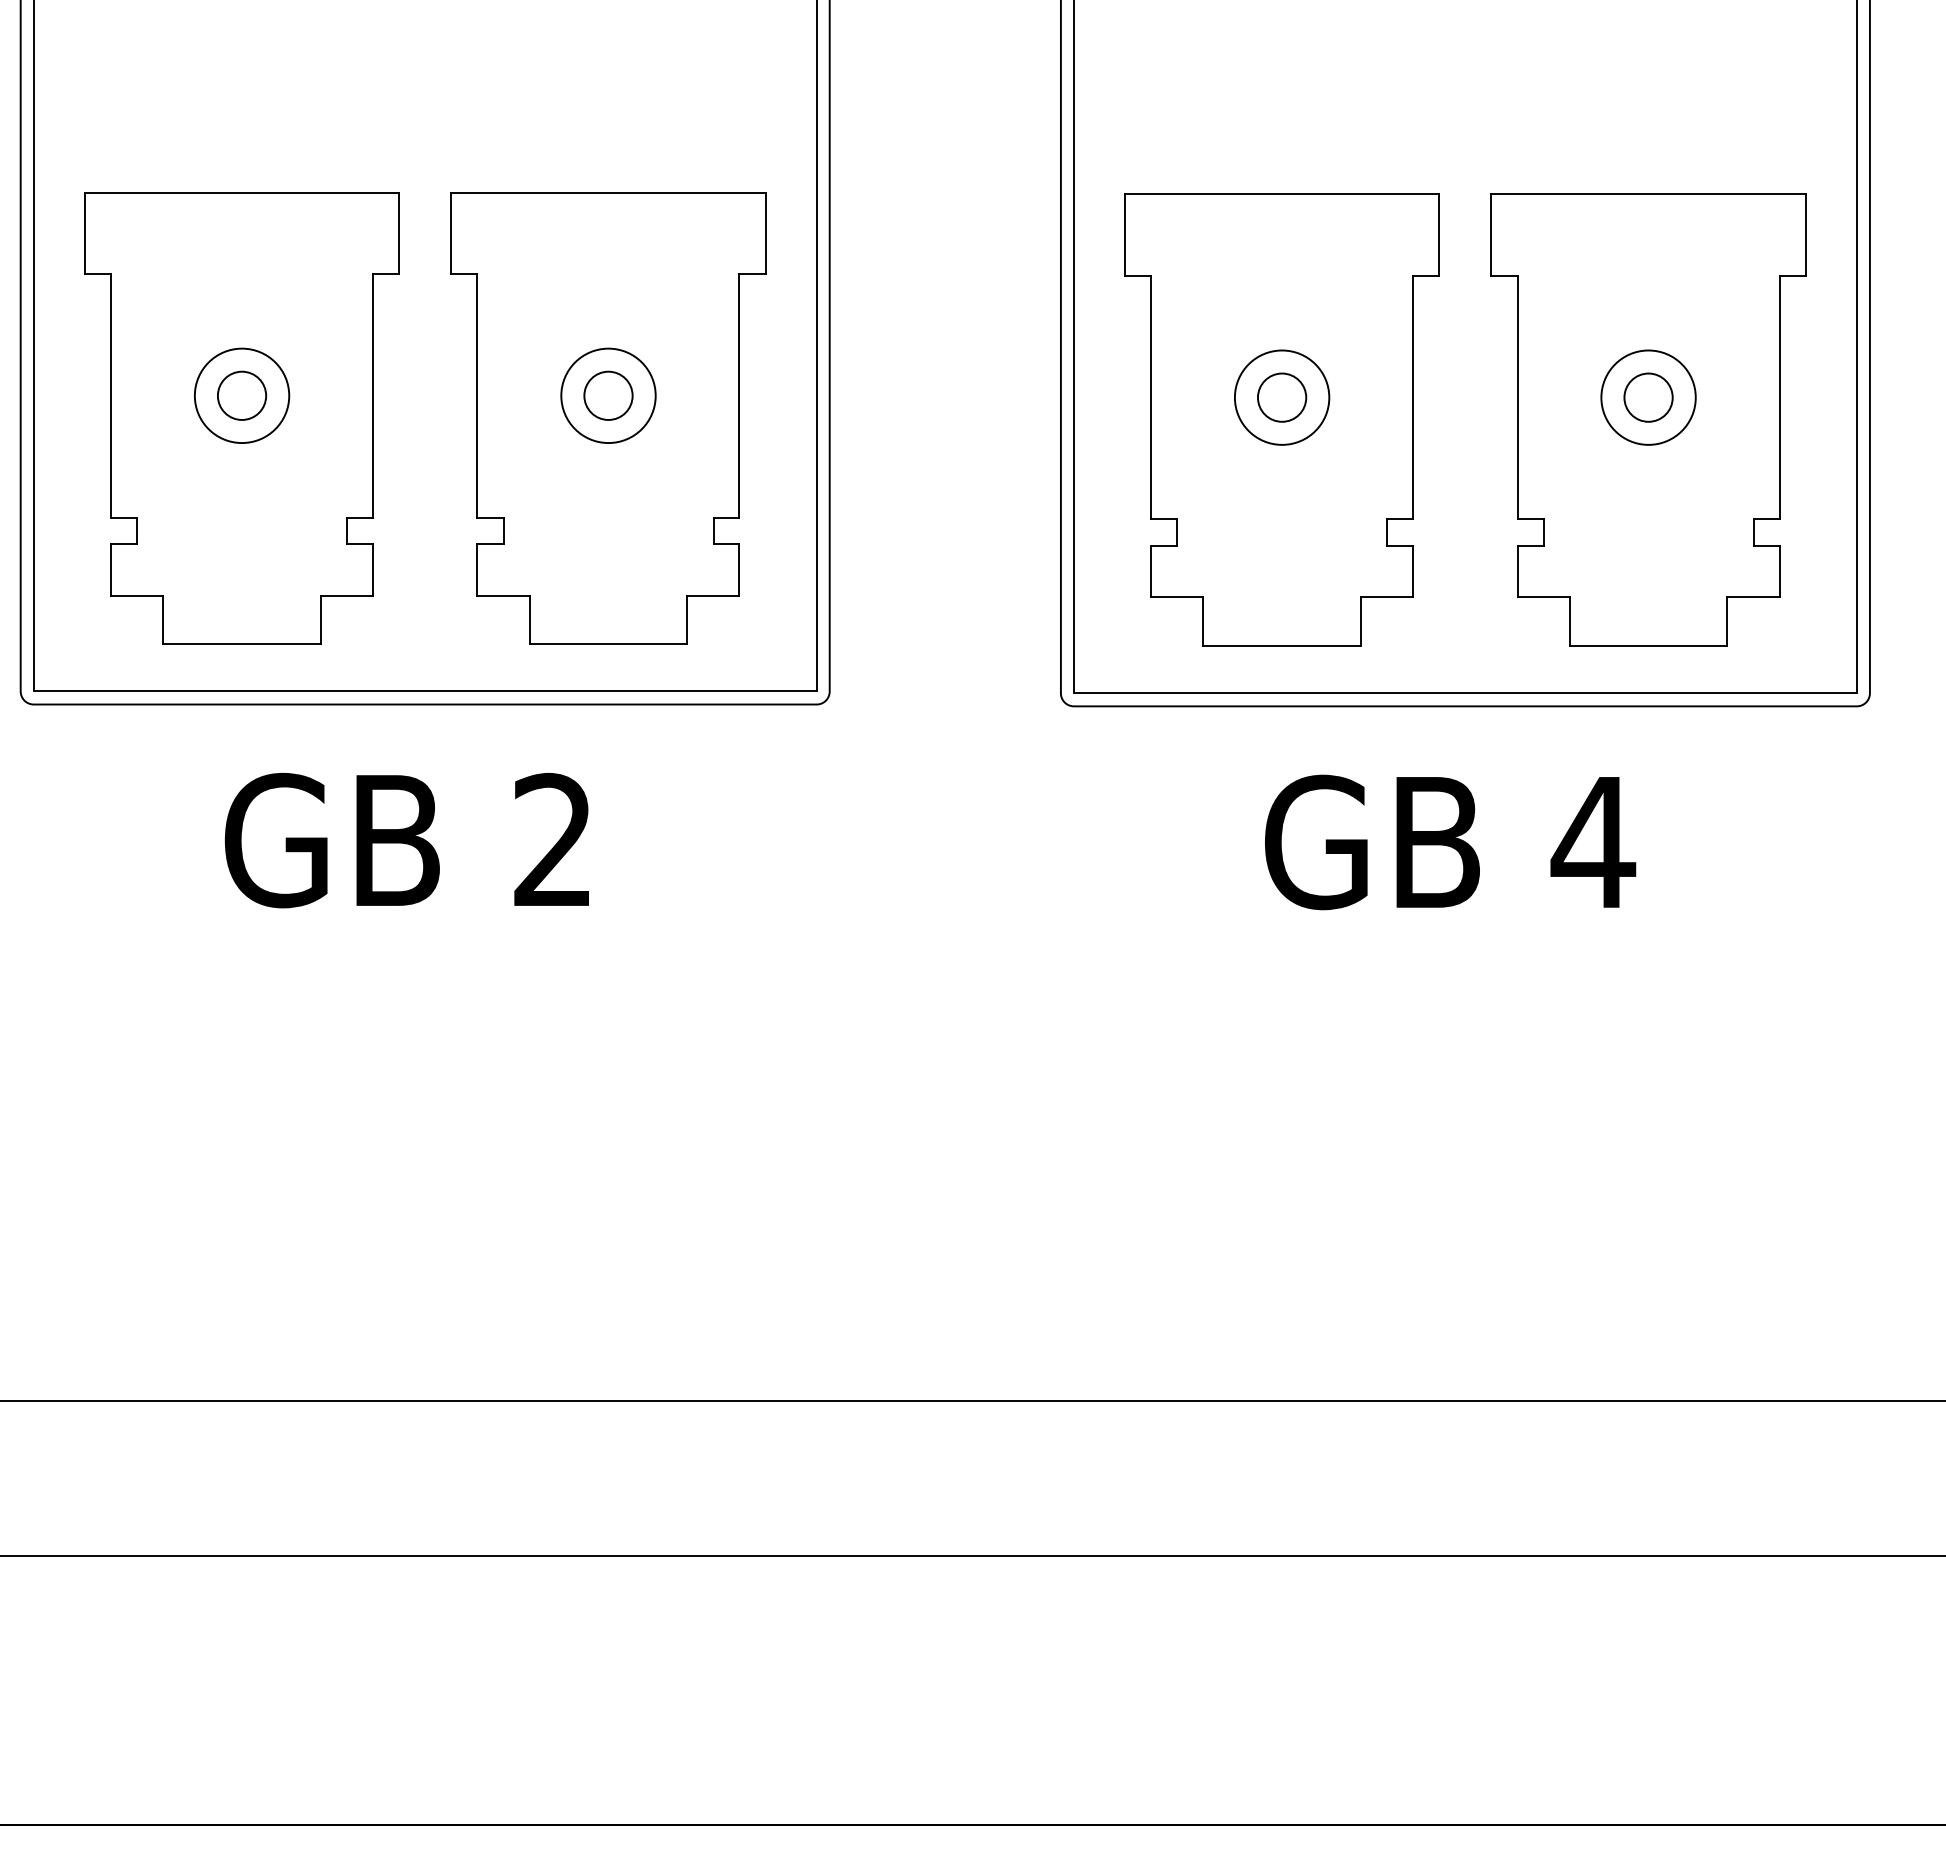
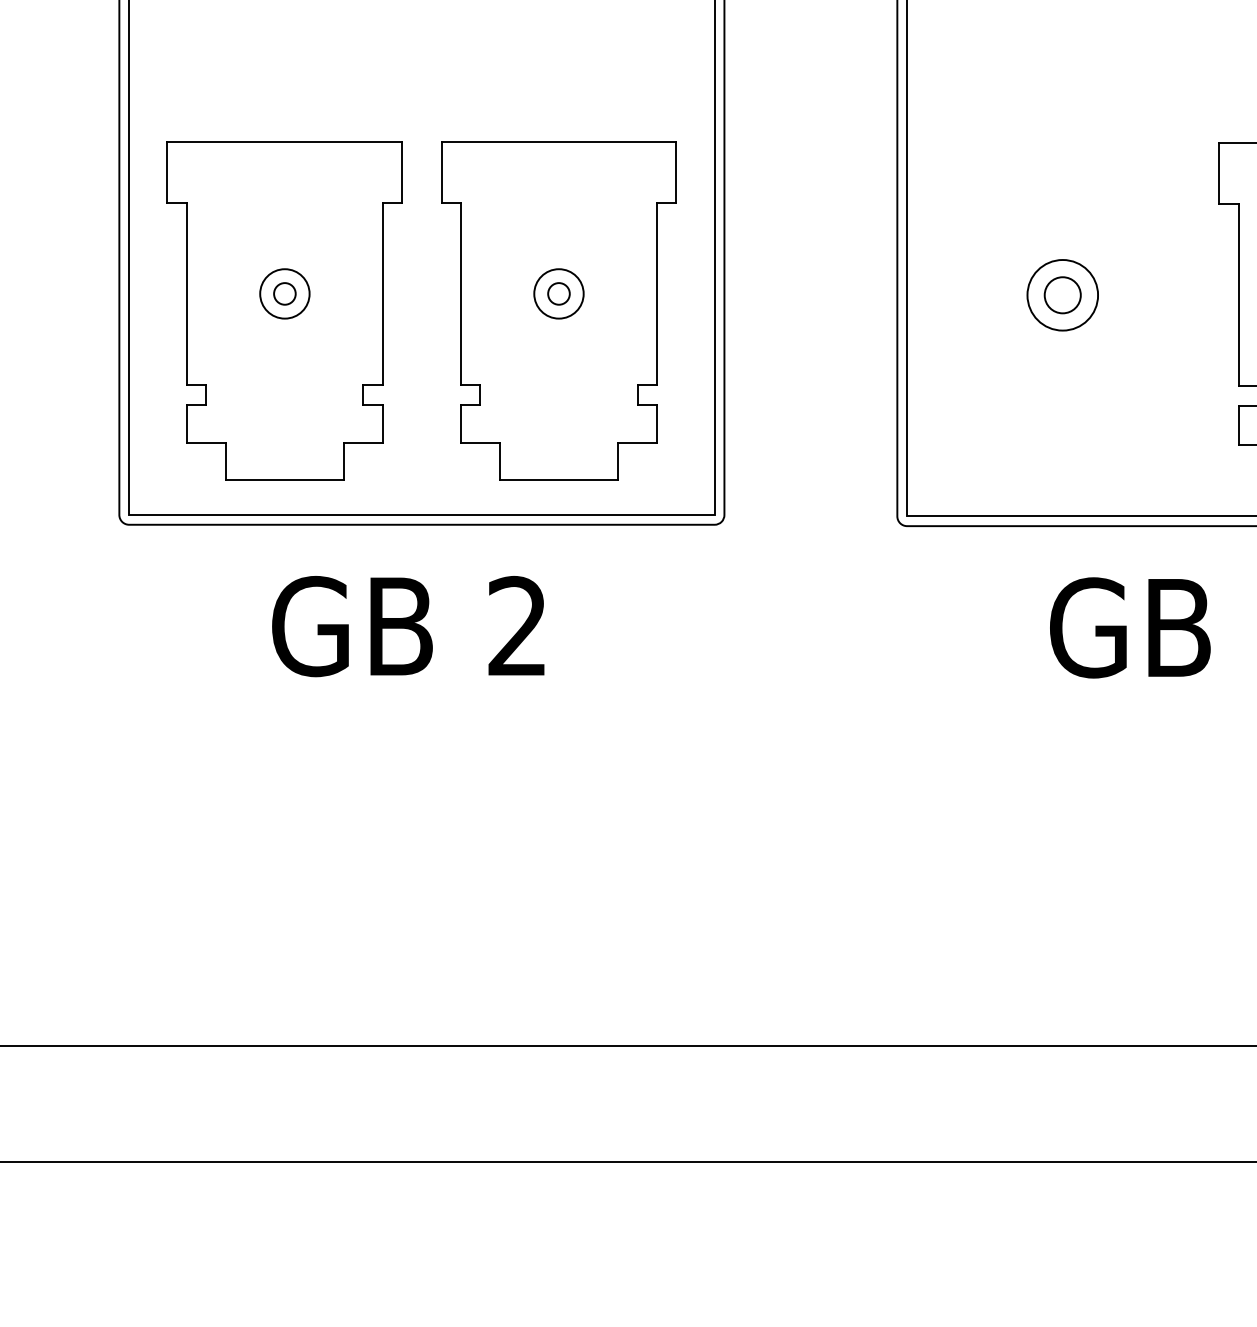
circle: (241, 395) -> (284, 293), size x0.6
circle: (241, 395) -> (284, 293), size x0.7
circle: (608, 395) -> (558, 293), size x0.6
circle: (608, 395) -> (558, 293), size x0.7
part: (1281, 419) -> (1062, 311), removed

